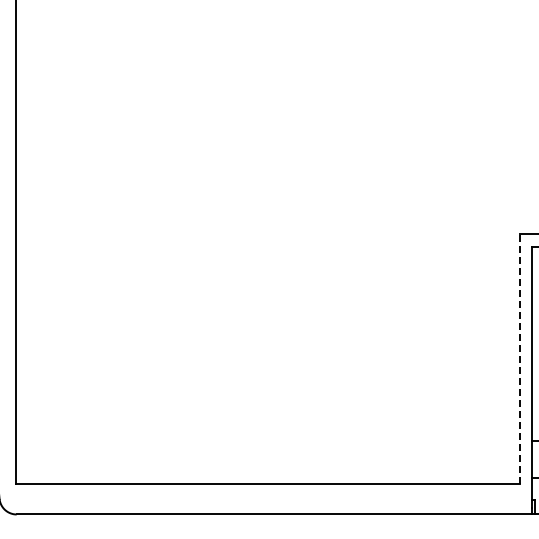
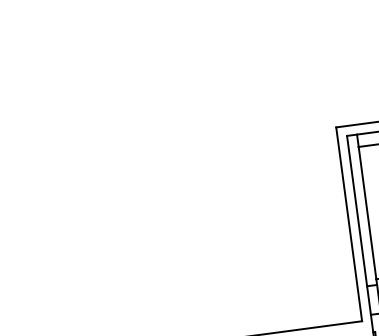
line: (520, 359) -> (349, 224), dashed -> solid

